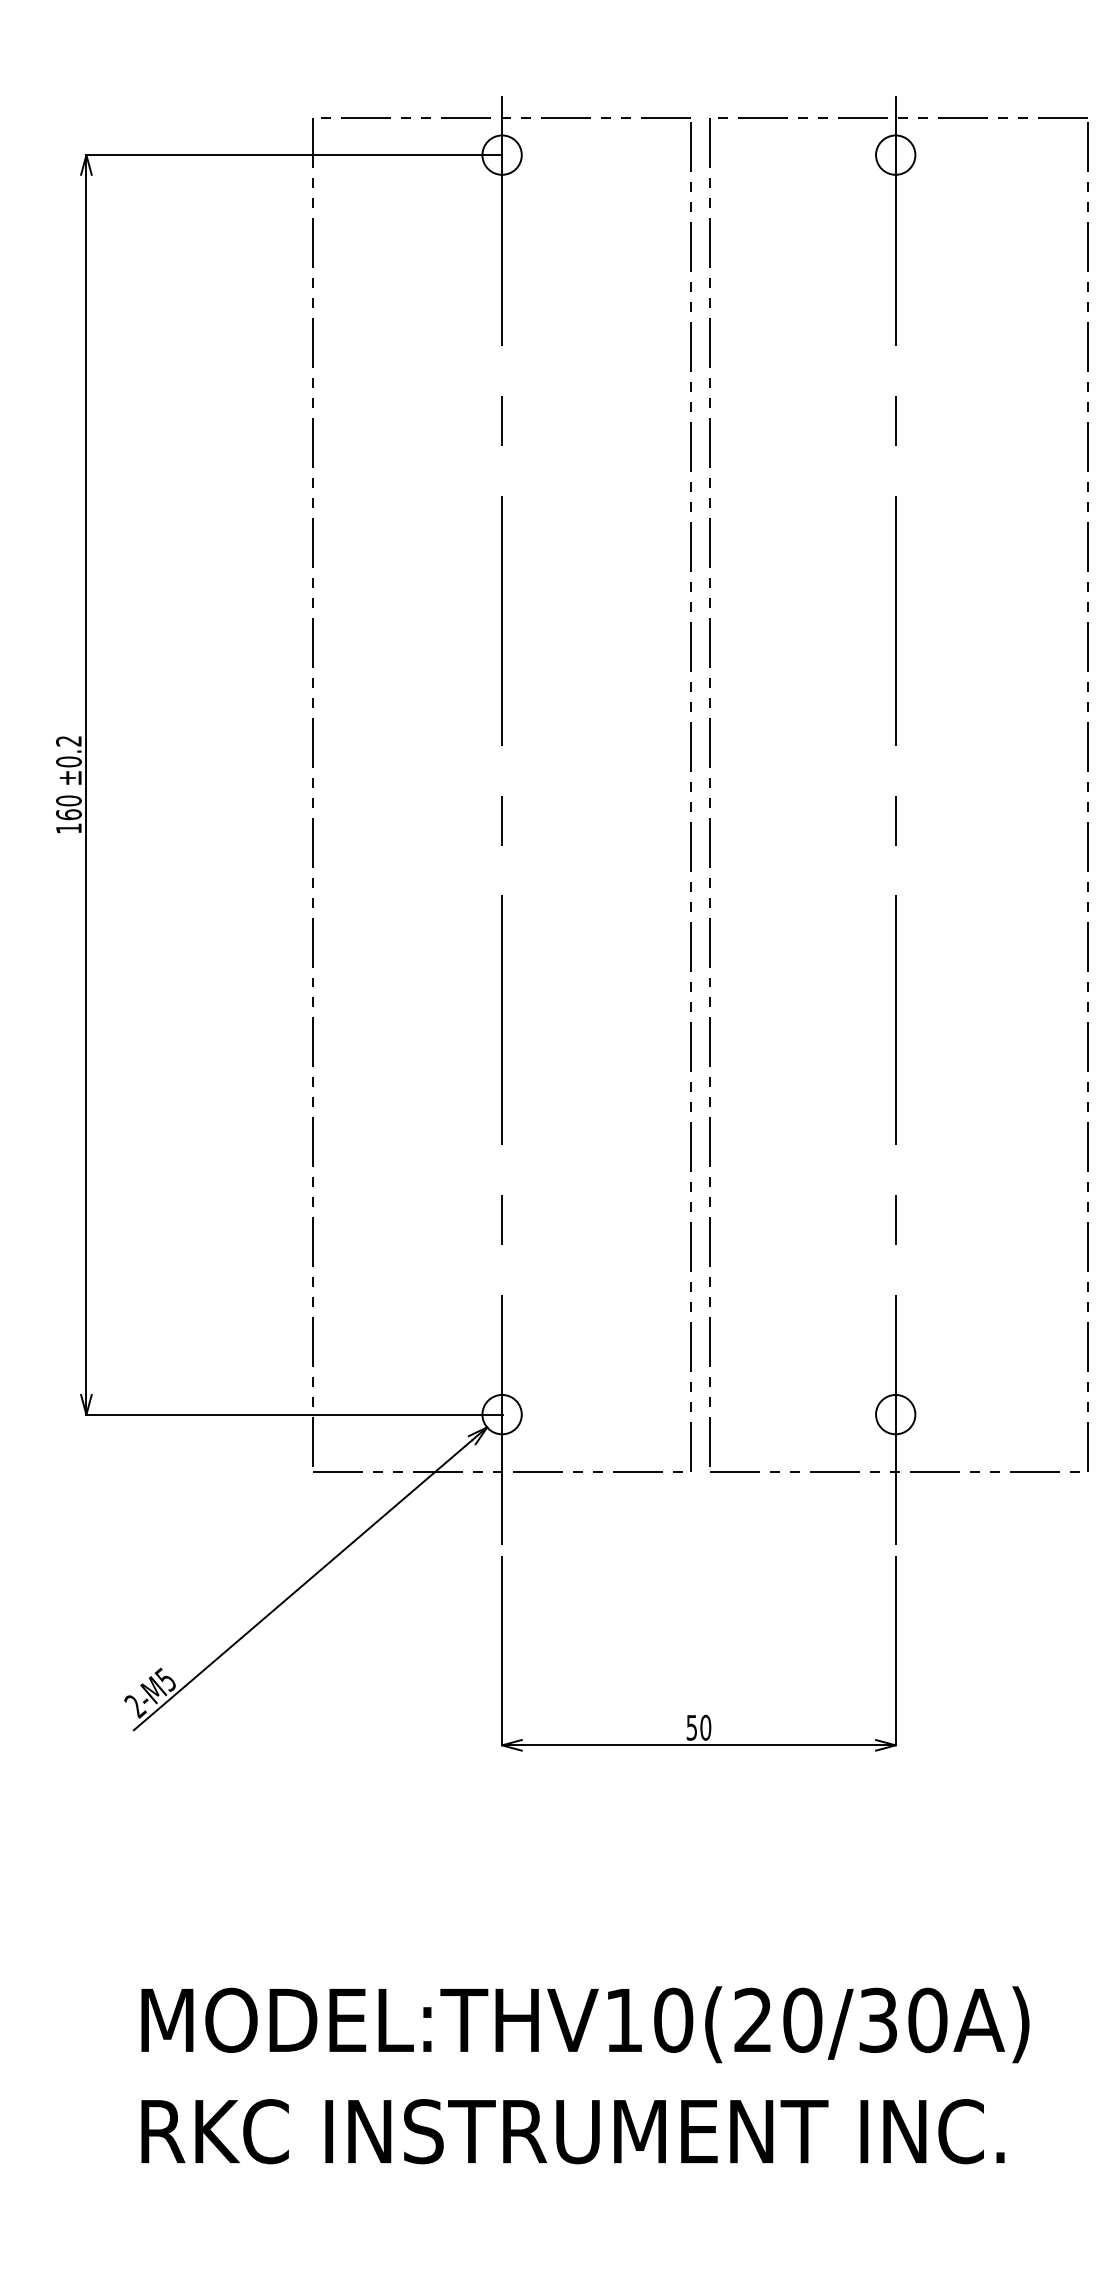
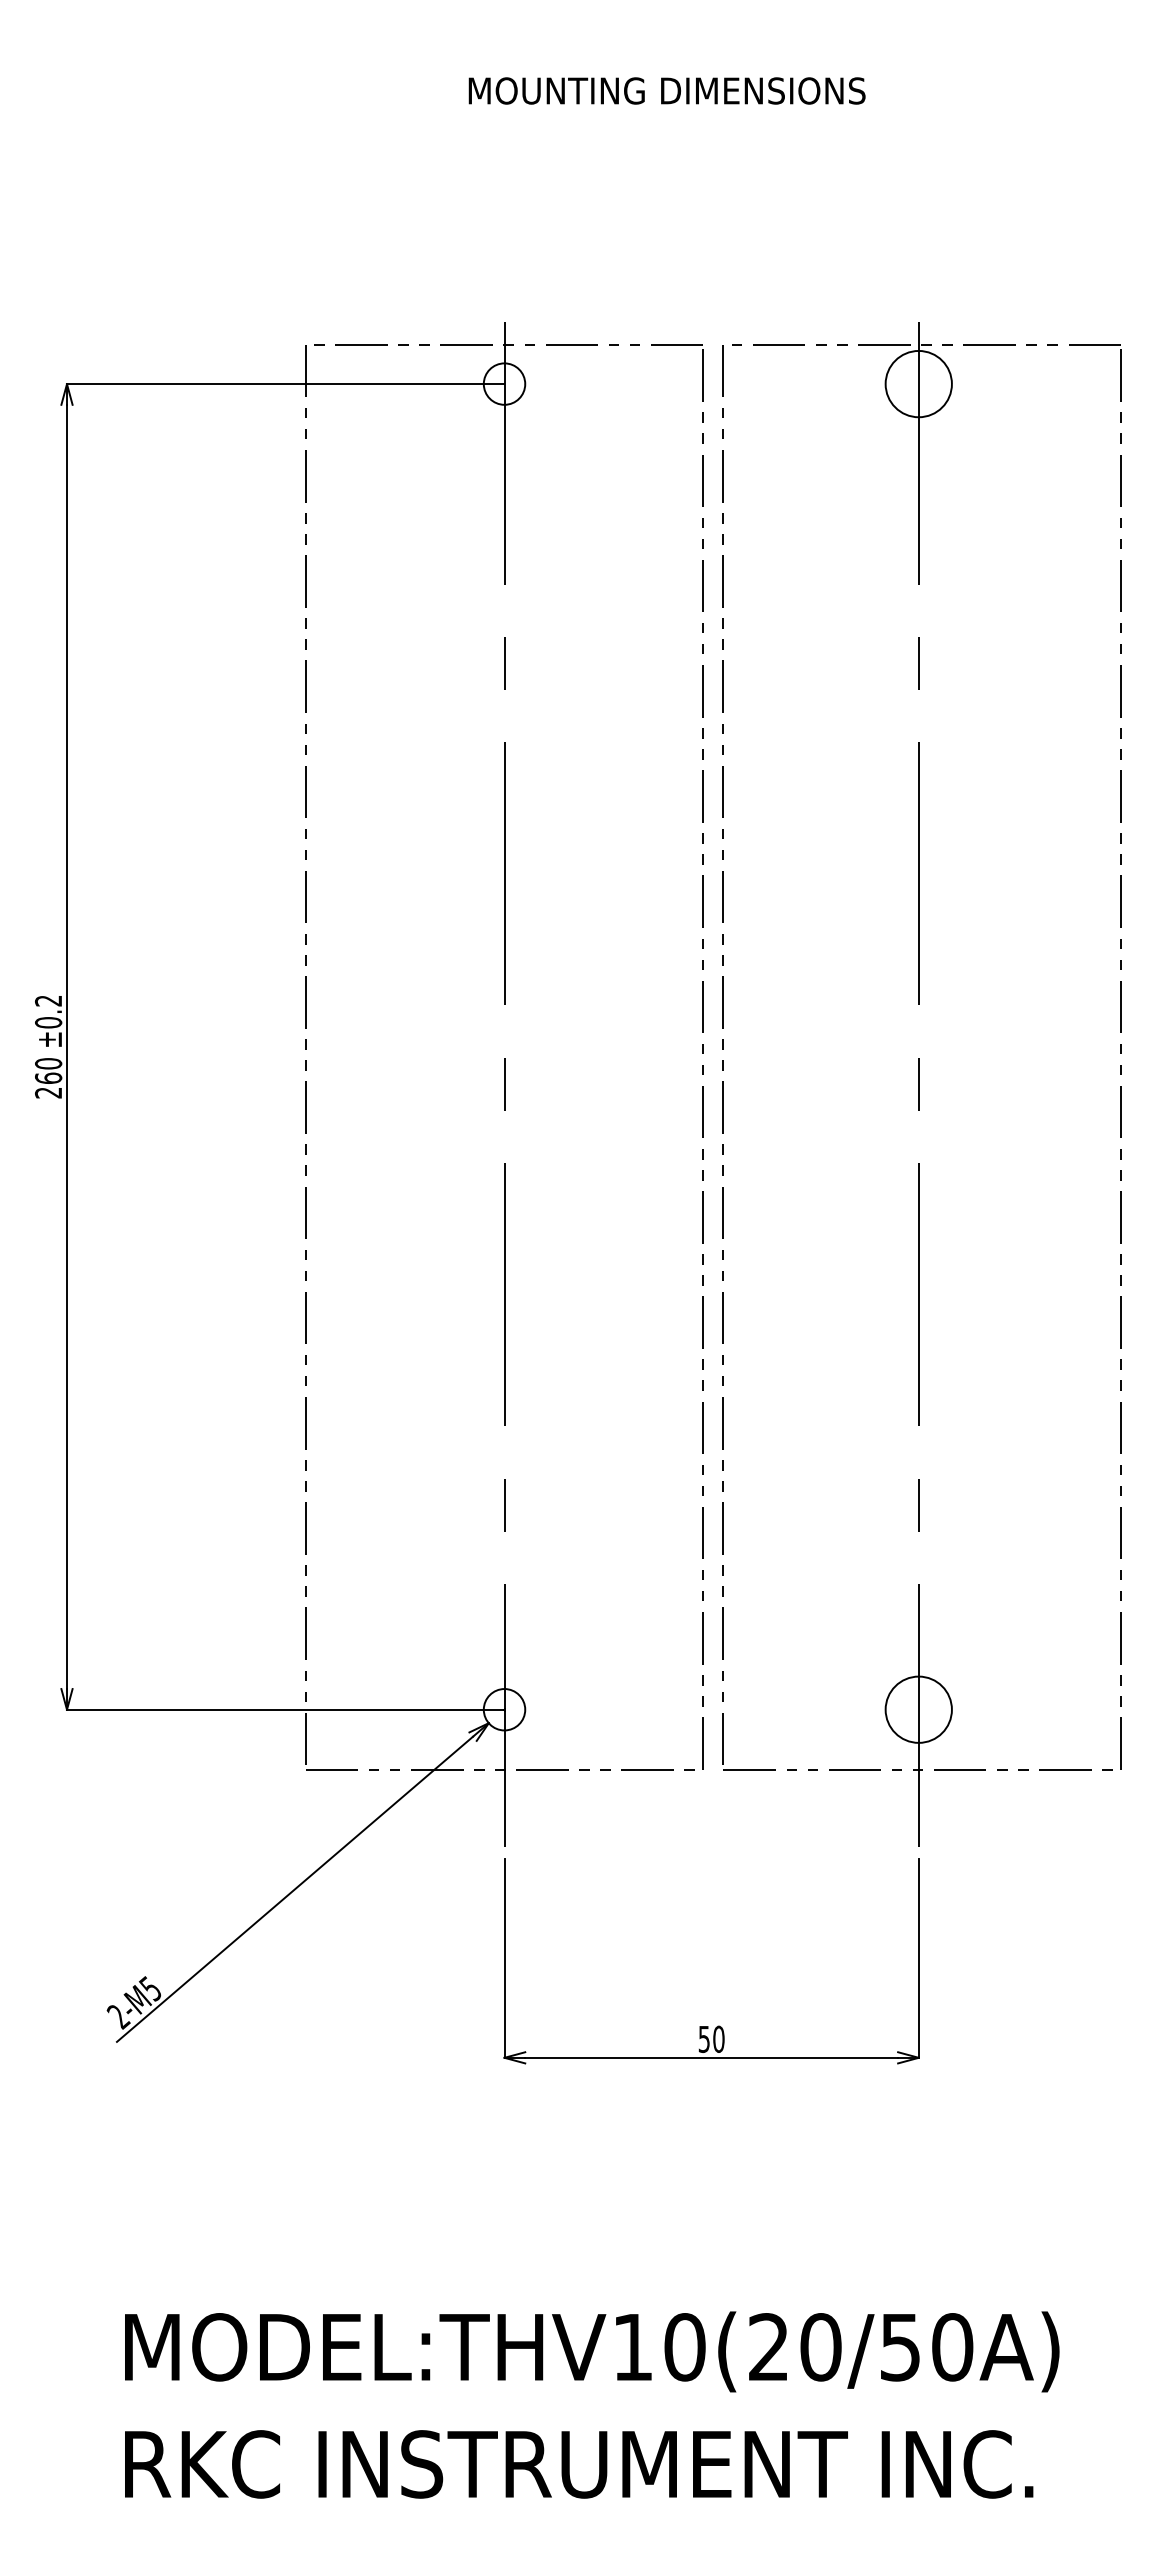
circle: (895, 154) -> (918, 383), size x1.6
text: (68, 828) -> (48, 1092), 160 -> 260
circle: (895, 1414) -> (918, 1709), size x1.6
text: (878, 2020) -> (900, 2347), MODEL:THV10(20/30A) -> MODEL:THV10(20/50A)

